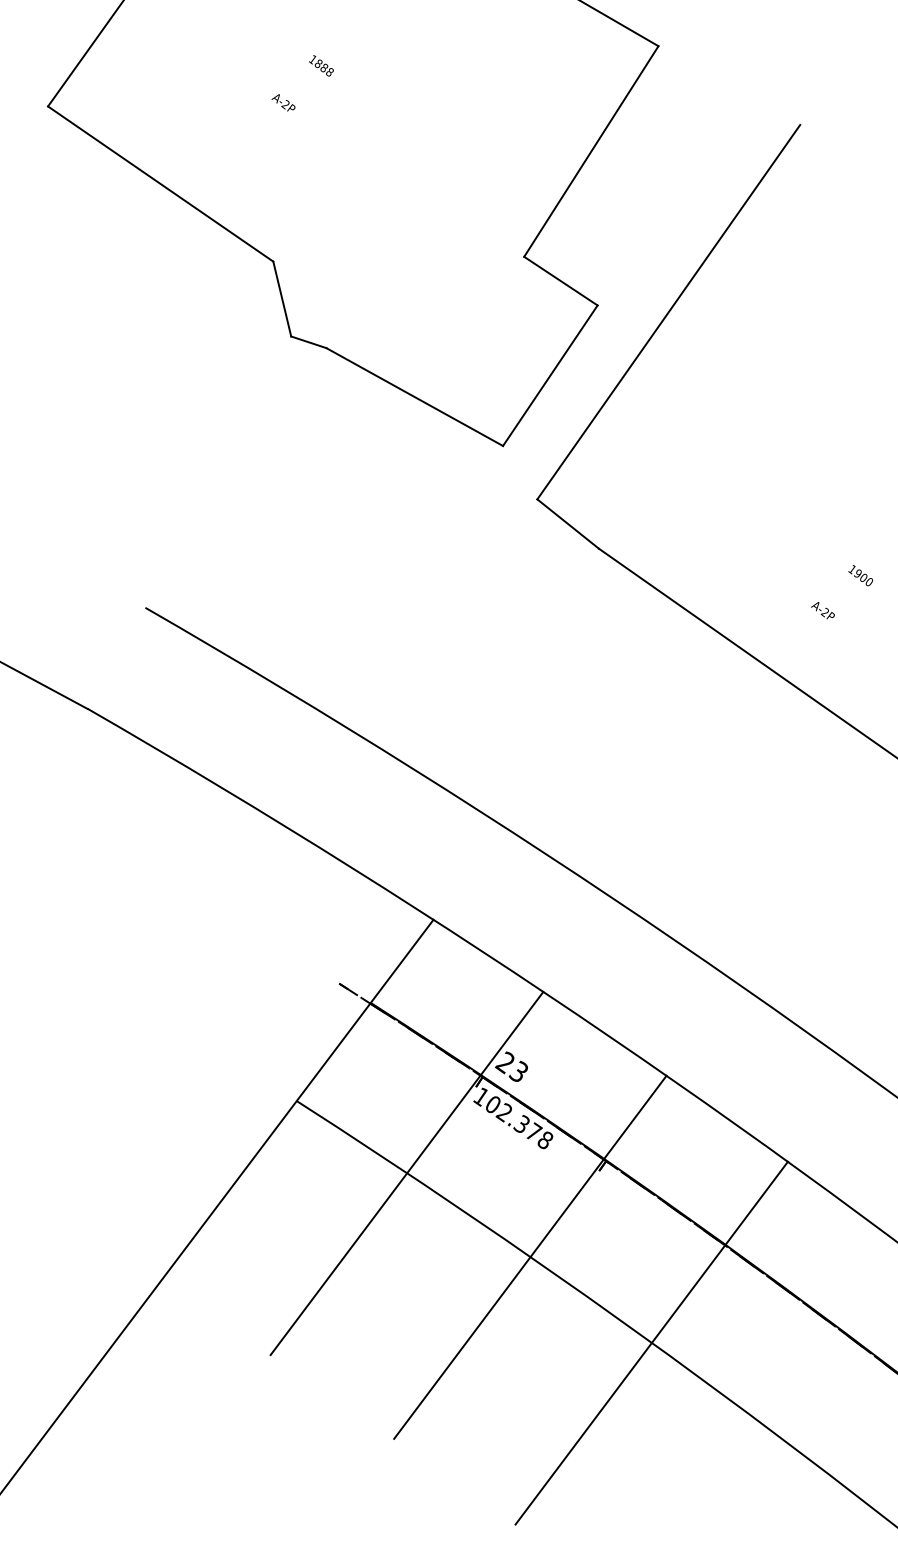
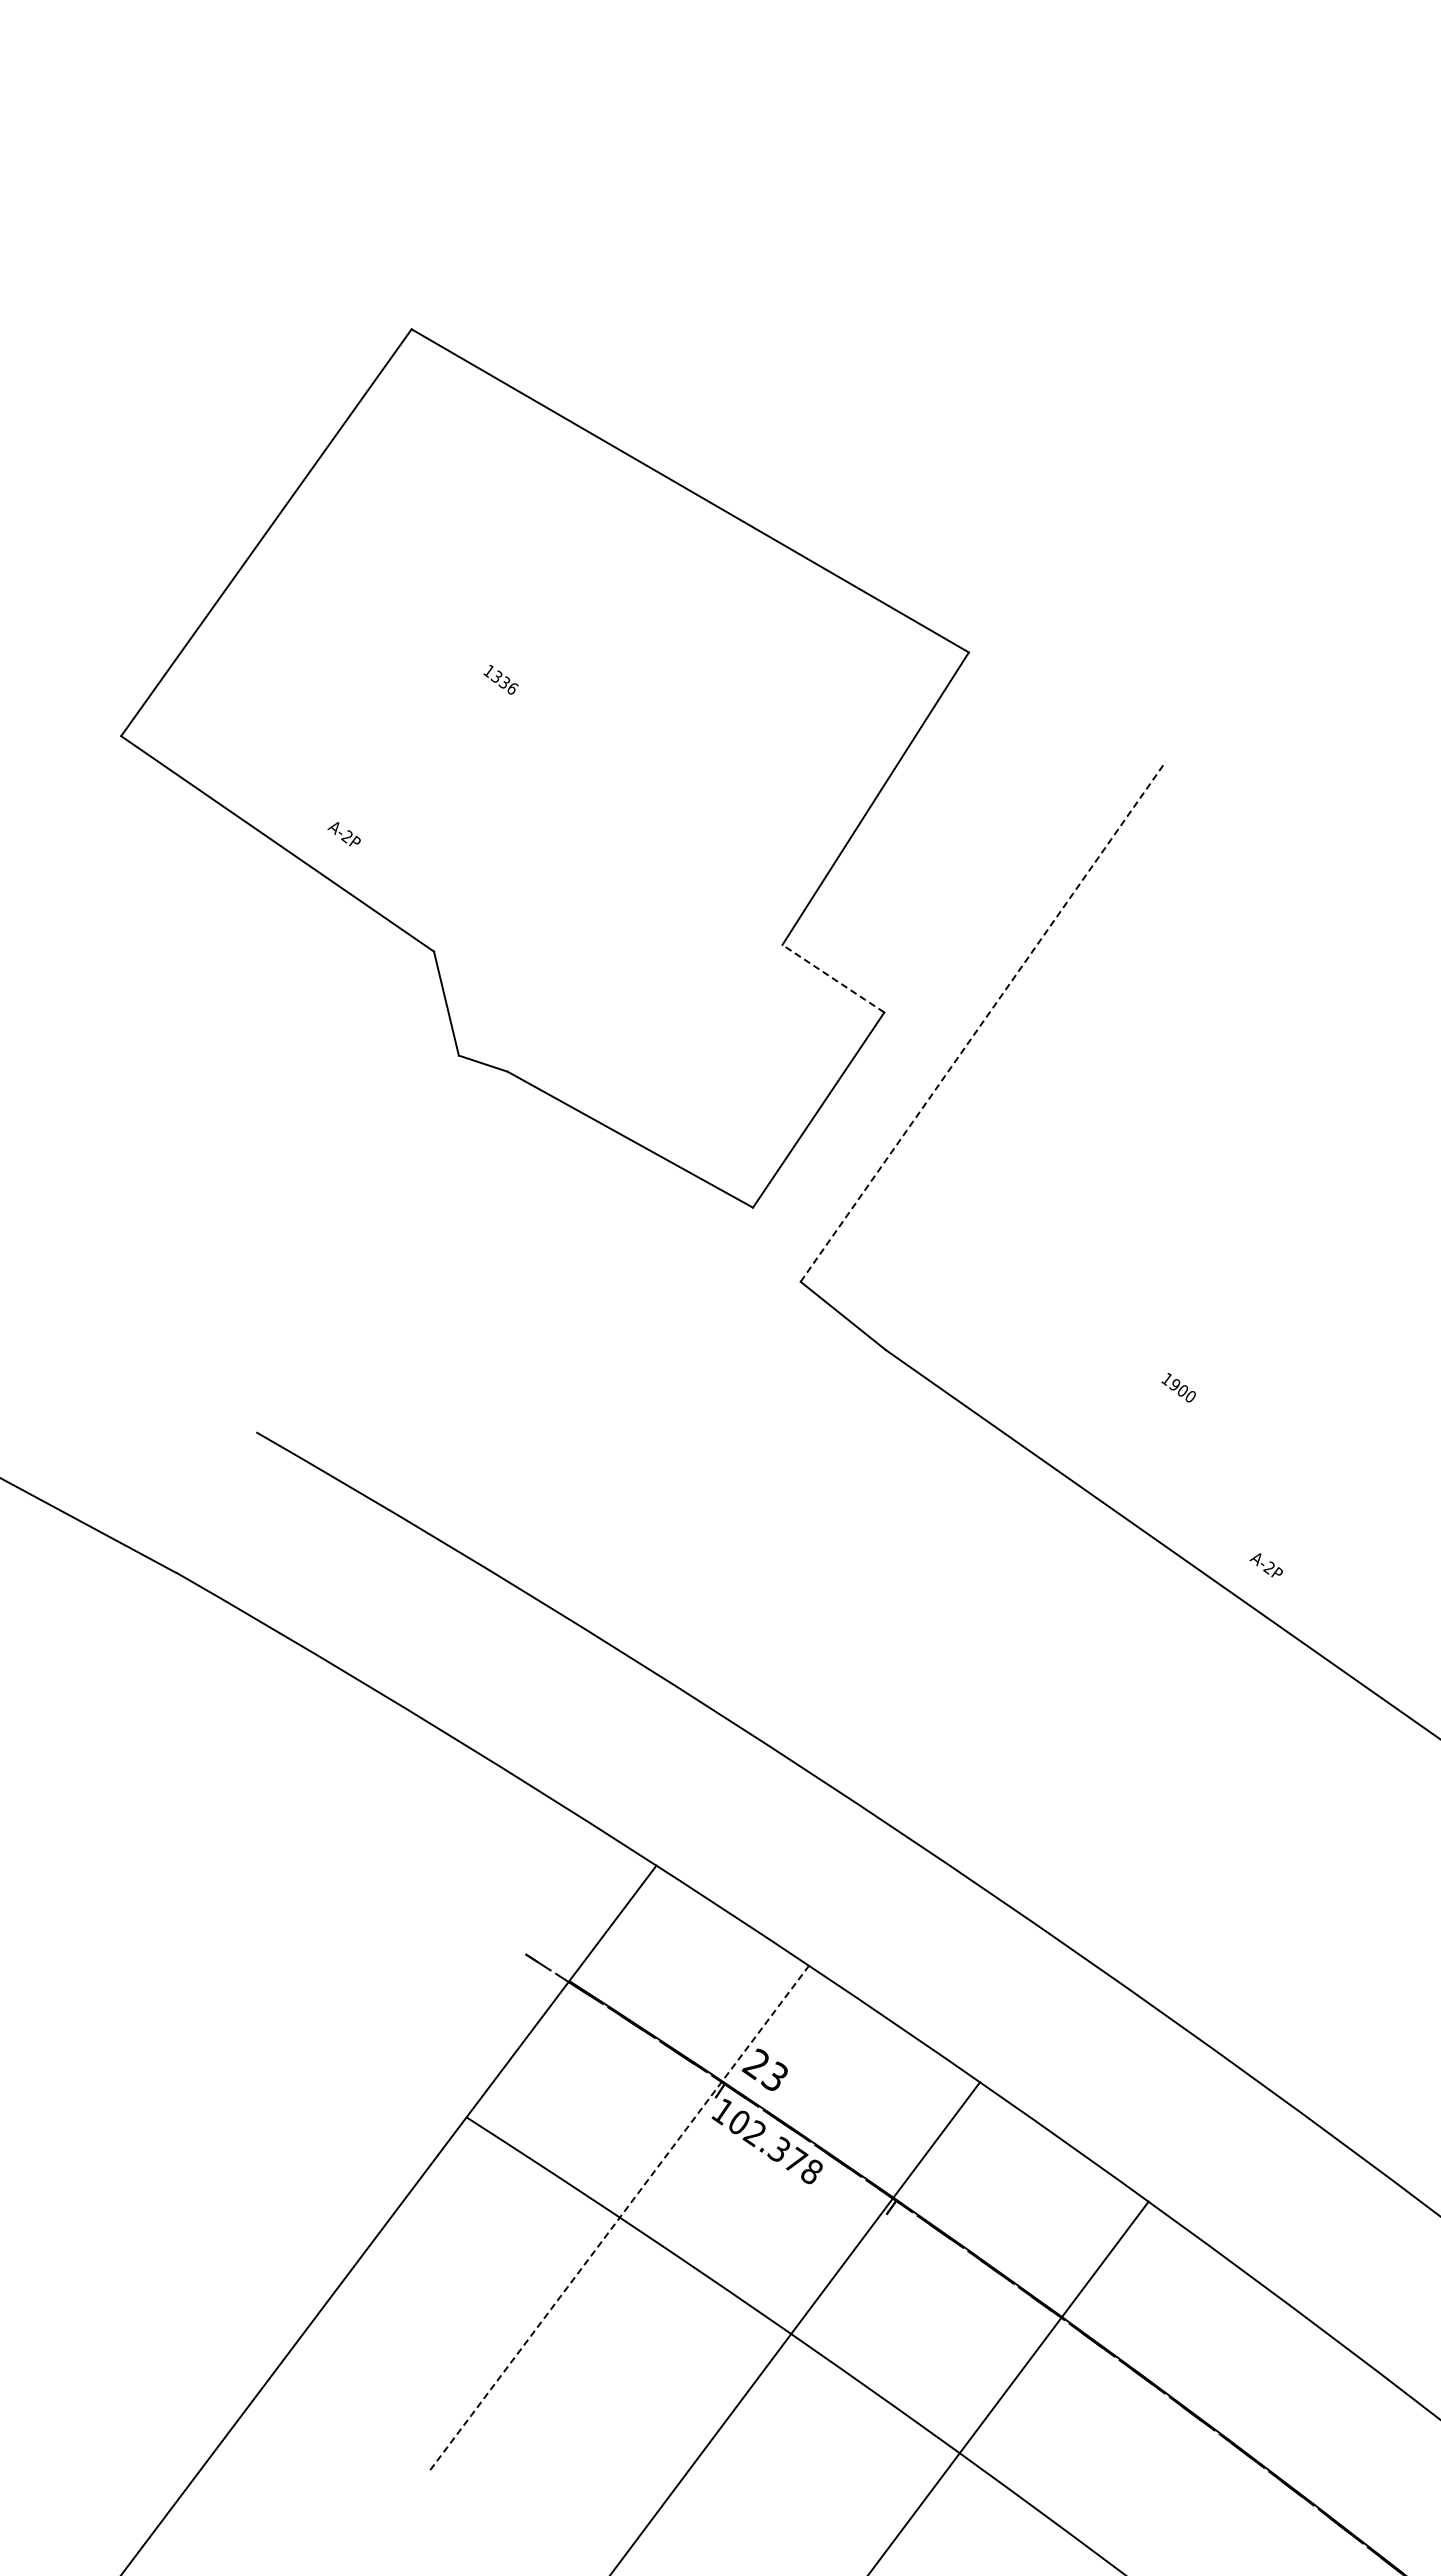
text: (324, 67) -> (504, 681), 1888 -> 1336
text: (283, 103) -> (343, 834), moved
line: (560, 280) -> (832, 978), solid -> dashed
line: (669, 311) -> (983, 1021), solid -> dashed
text: (860, 575) -> (1178, 1387), moved
text: (822, 610) -> (1265, 1565), moved
line: (406, 1173) -> (619, 2217), solid -> dashed

